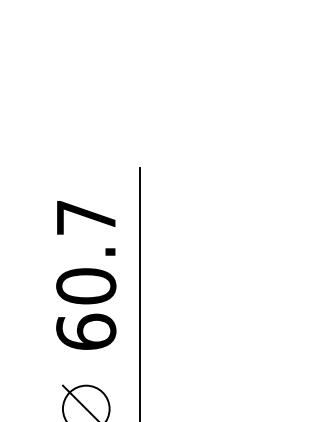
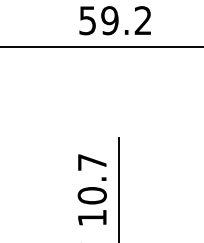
text: (84, 331) -> (91, 217), 60.7 -> 10.7

